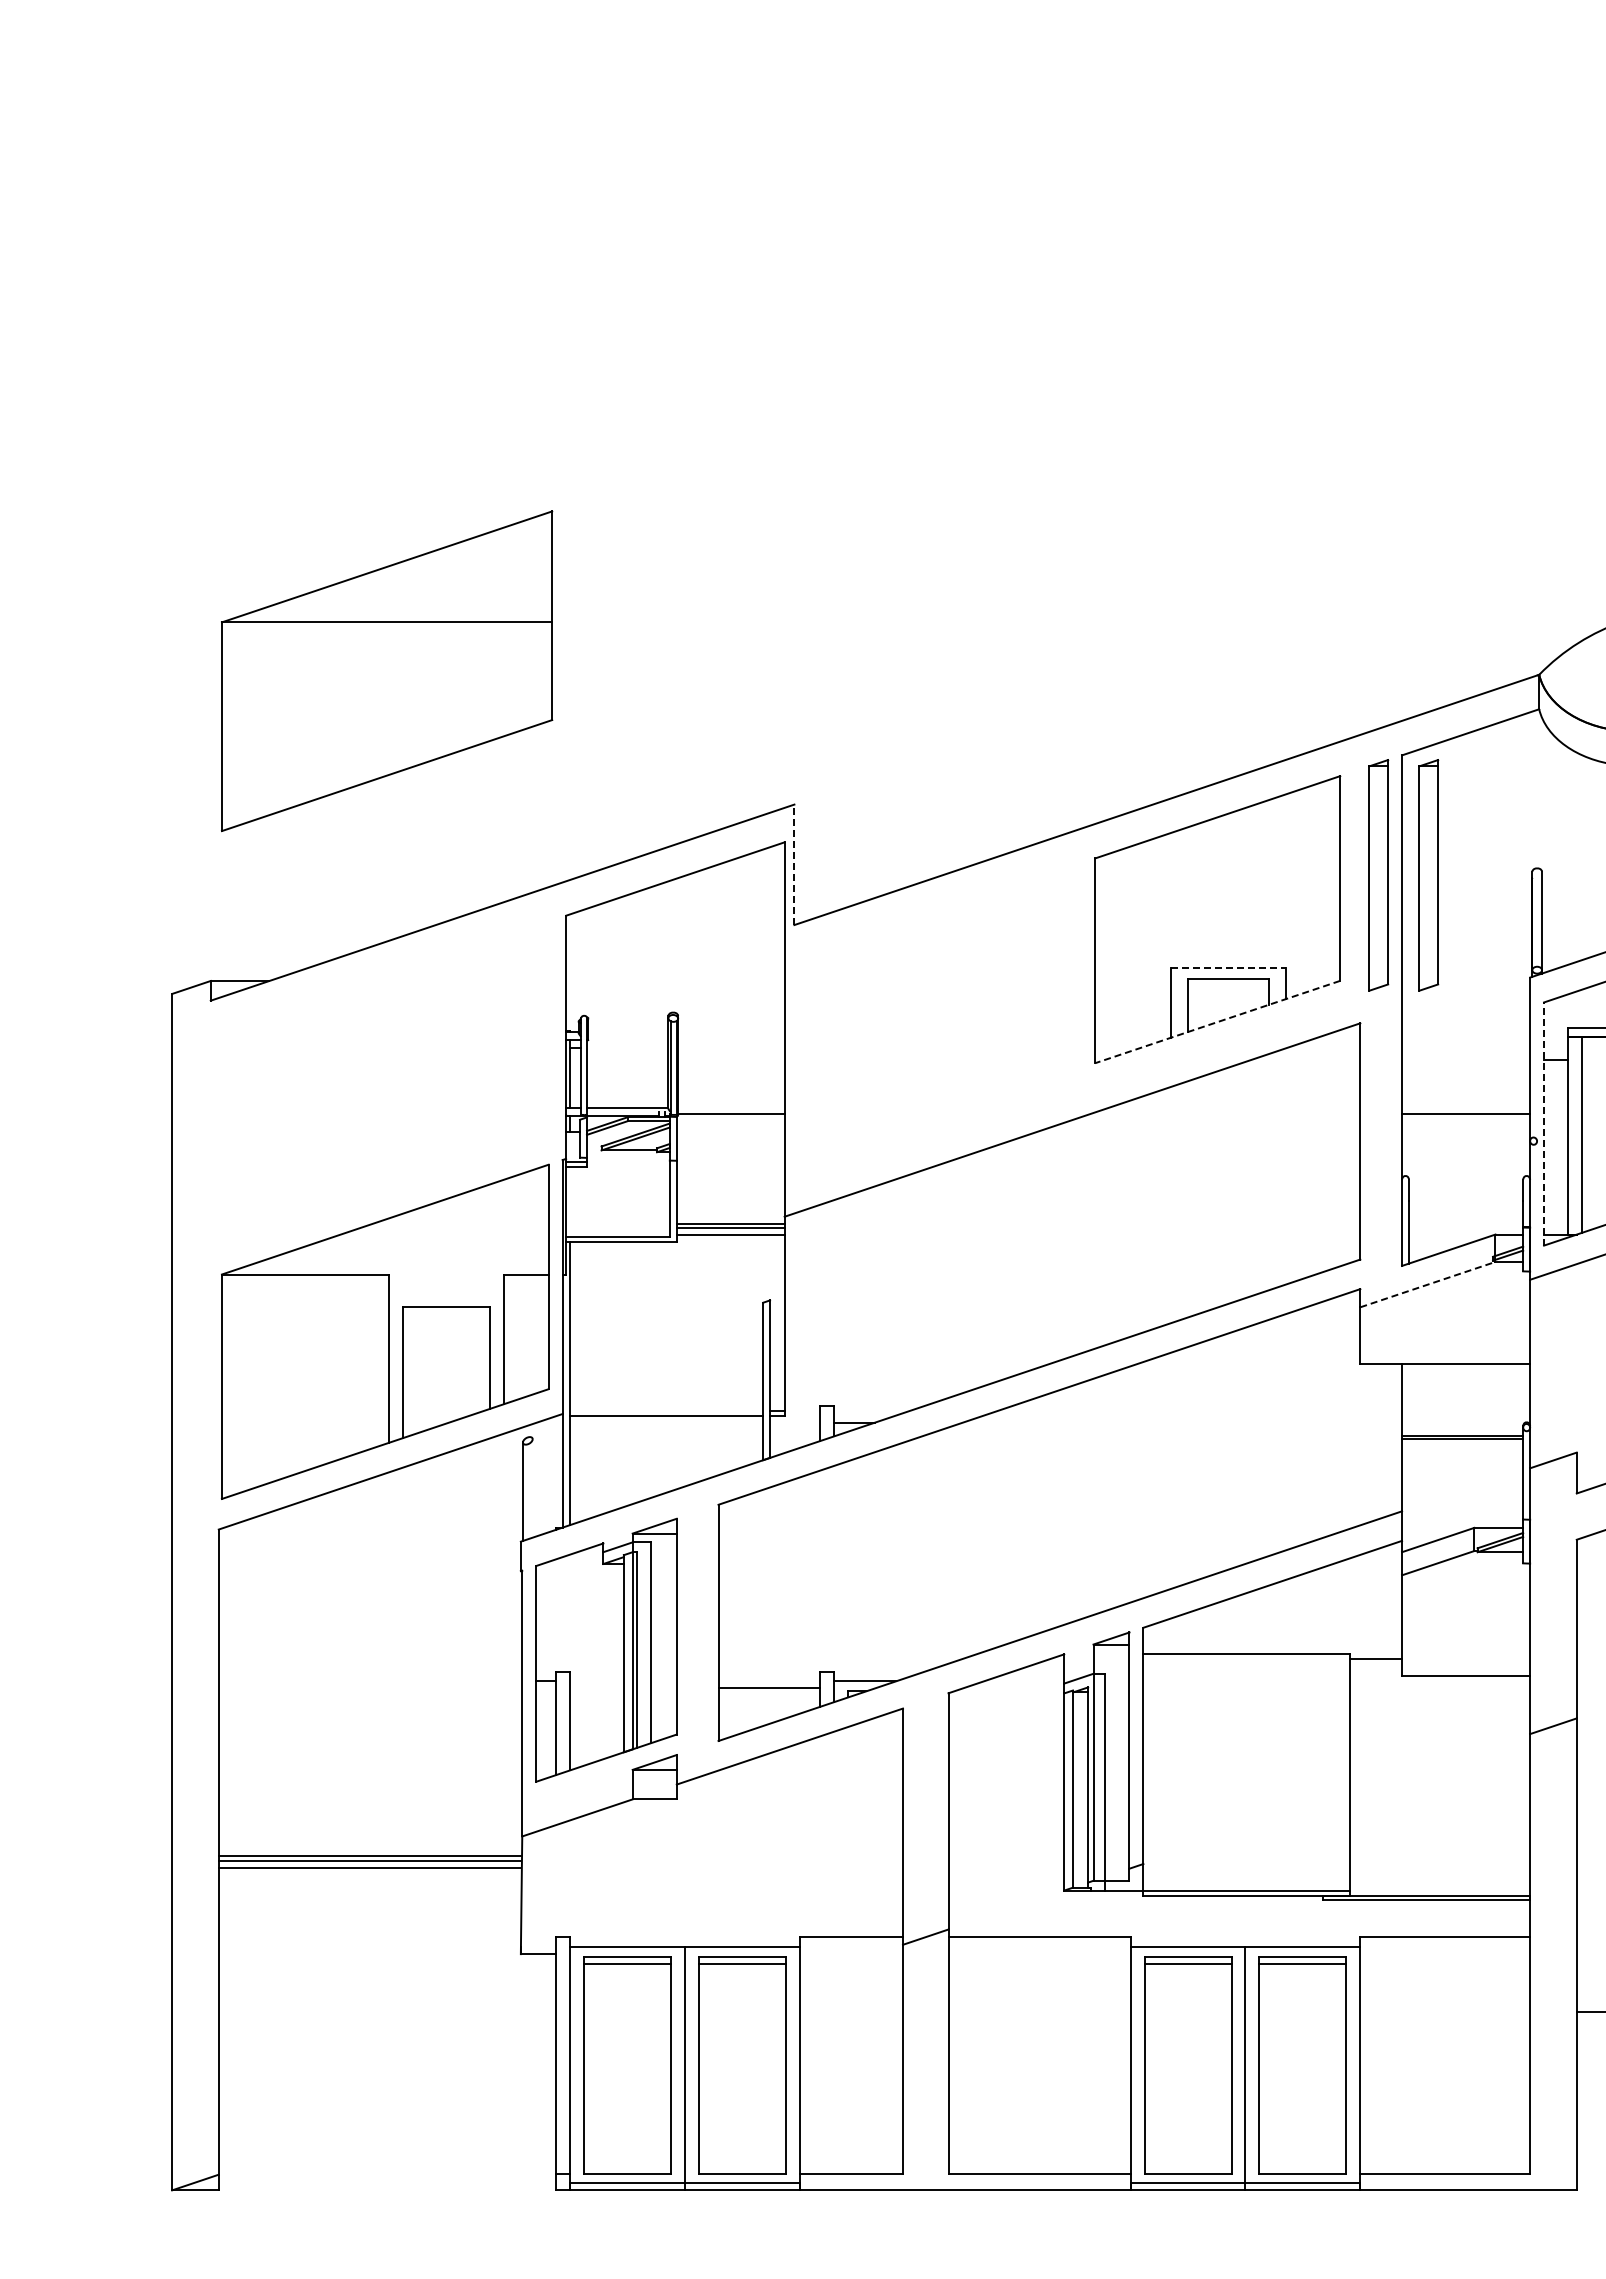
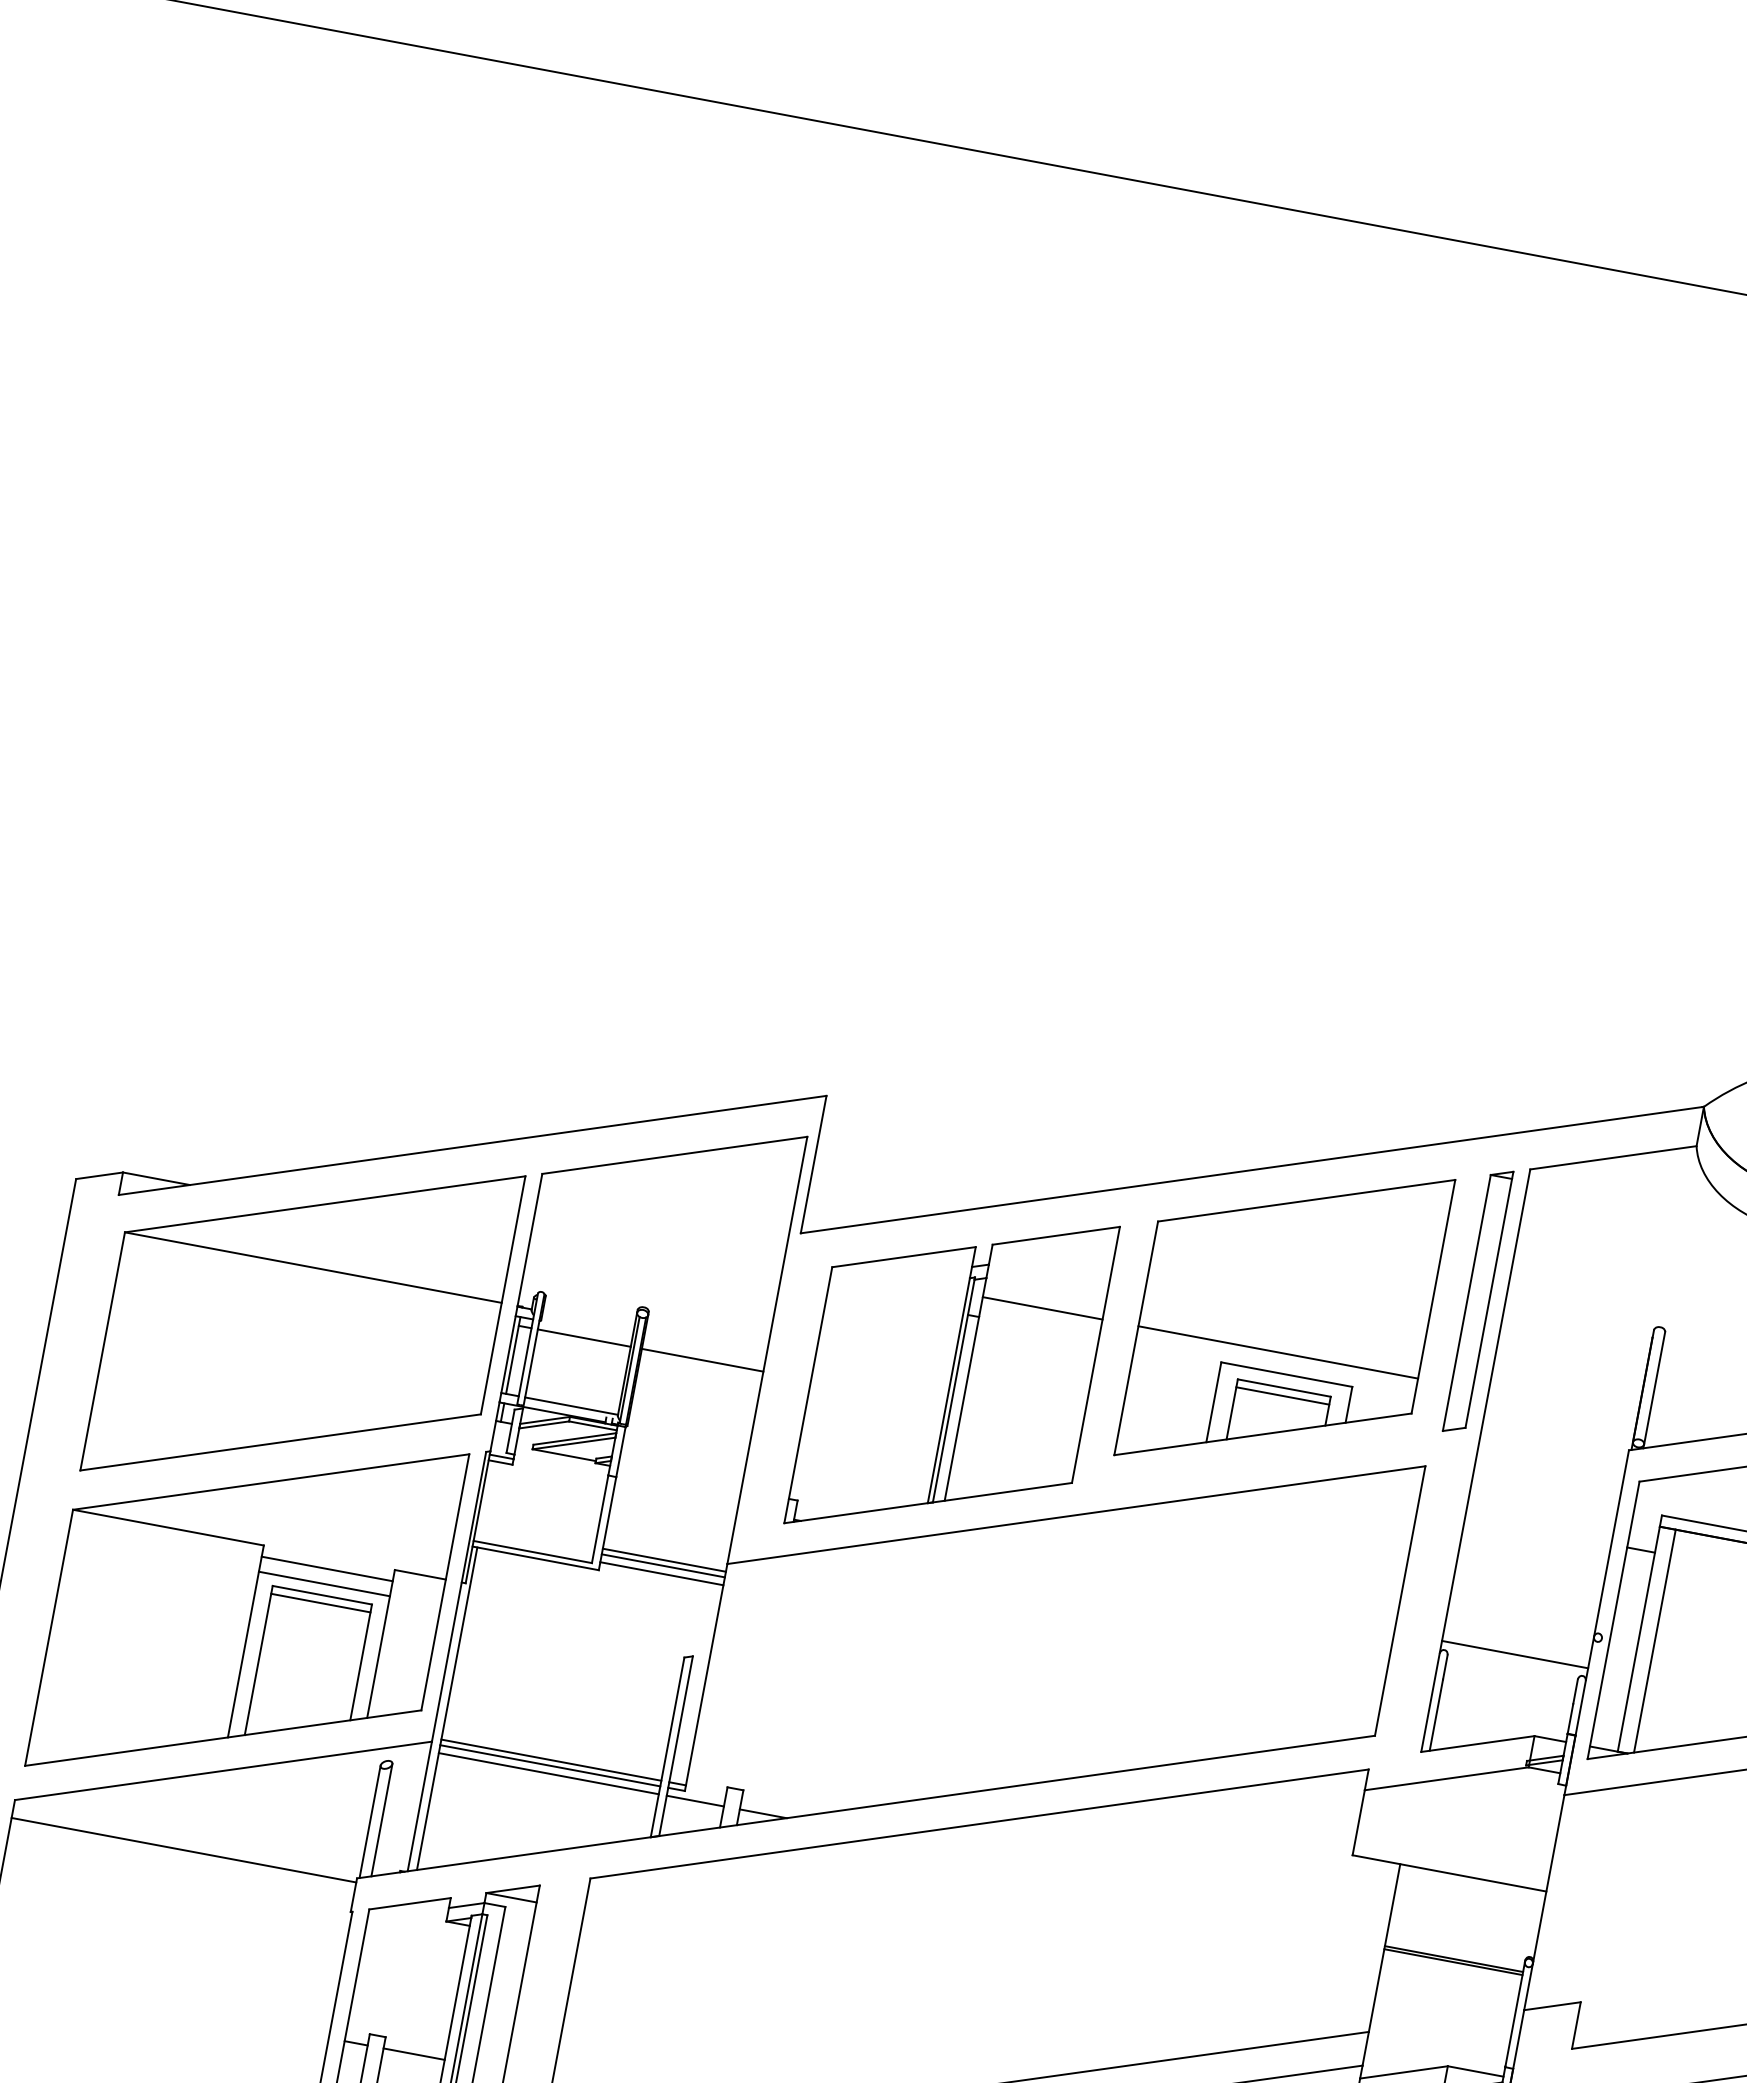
part: (387, 671) -> (303, 1323), moved
line: (794, 864) -> (813, 1164), dashed -> solid
part: (1428, 875) -> (1534, 1312), removed
line: (1217, 950) -> (1278, 1352), added
line: (1228, 967) -> (1286, 1374), dashed -> solid
line: (1228, 986) -> (1282, 1396), added
part: (944, 1021) -> (951, 1375), added
line: (1217, 1022) -> (1262, 1434), dashed -> solid
line: (627, 1048) -> (584, 1338), added
line: (1466, 1113) -> (1515, 1654), moved
line: (731, 1114) -> (702, 1360), moved
line: (1544, 1124) -> (1613, 1621), dashed -> solid
line: (446, 1284) -> (327, 1569), added
line: (1428, 1284) -> (1447, 1778), dashed -> solid
line: (446, 1297) -> (324, 1583), added
line: (446, 1314) -> (320, 1603), added
line: (666, 1410) -> (551, 1759), added
line: (666, 1422) -> (548, 1773), added
line: (795, 1422) -> (695, 1801), added
line: (532, 1488) -> (381, 1820), added
line: (369, 1545) -> (183, 1850), added
line: (596, 1681) -> (413, 2054), added

